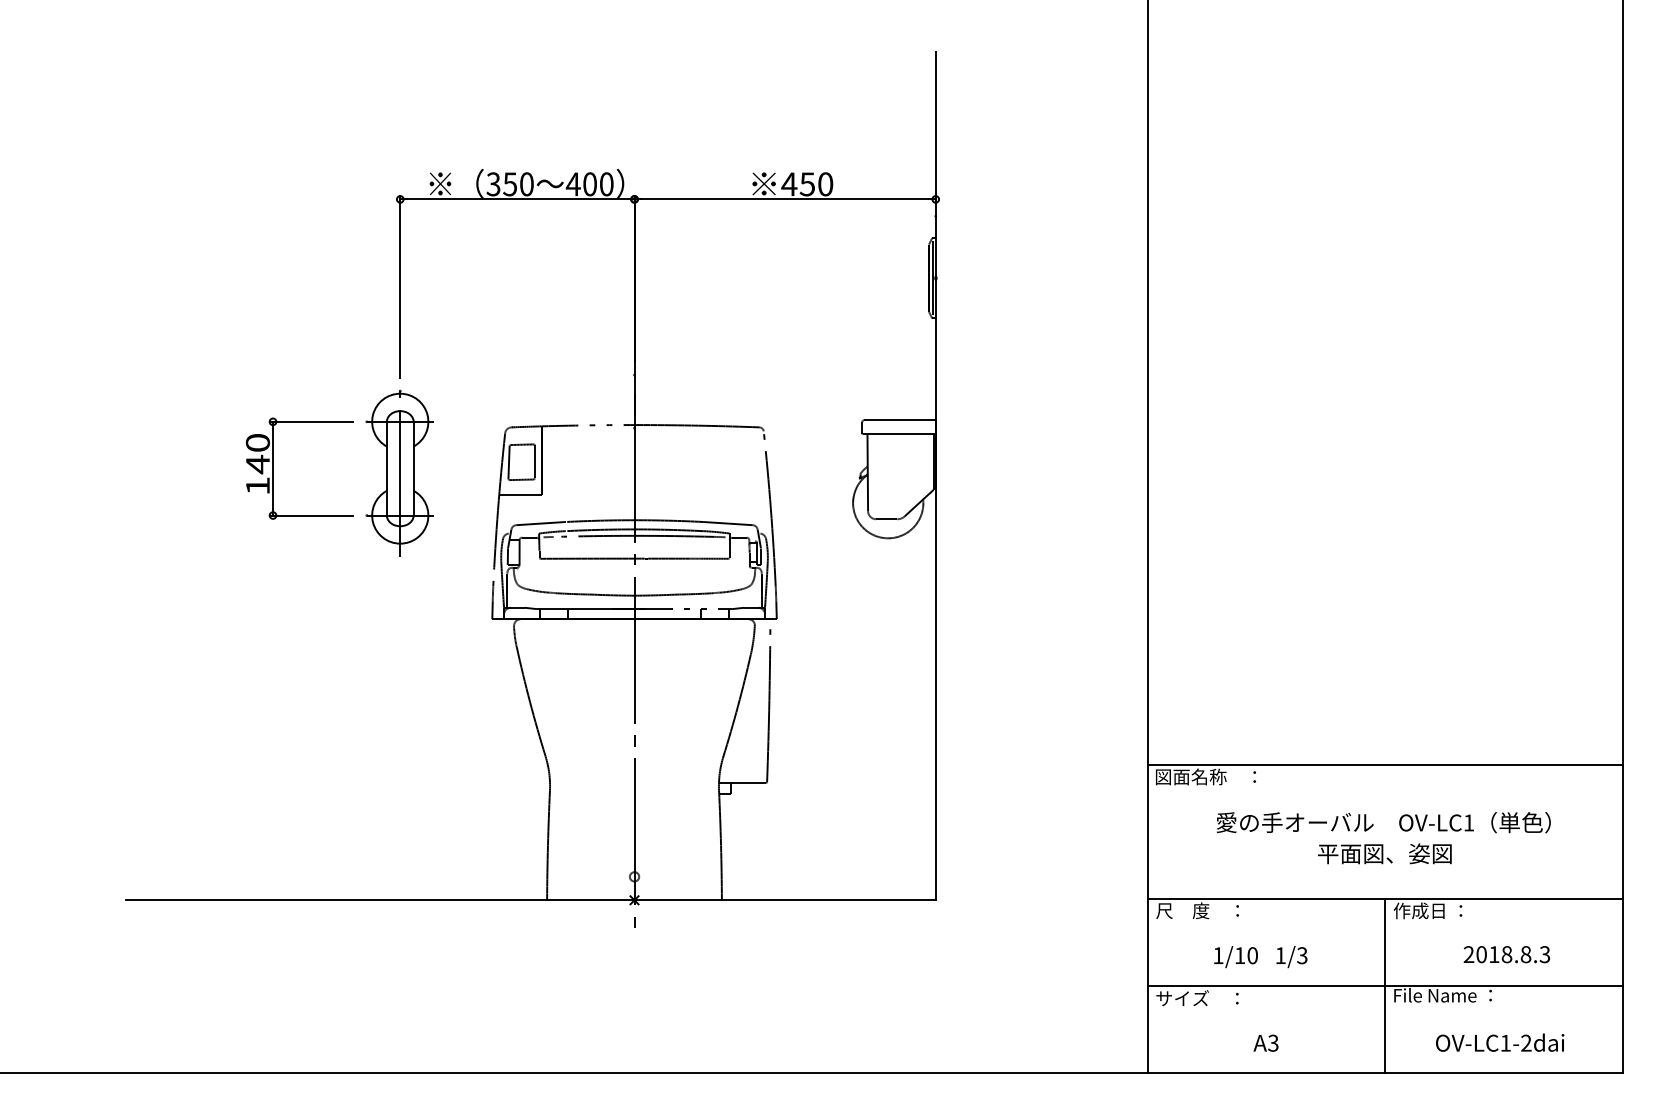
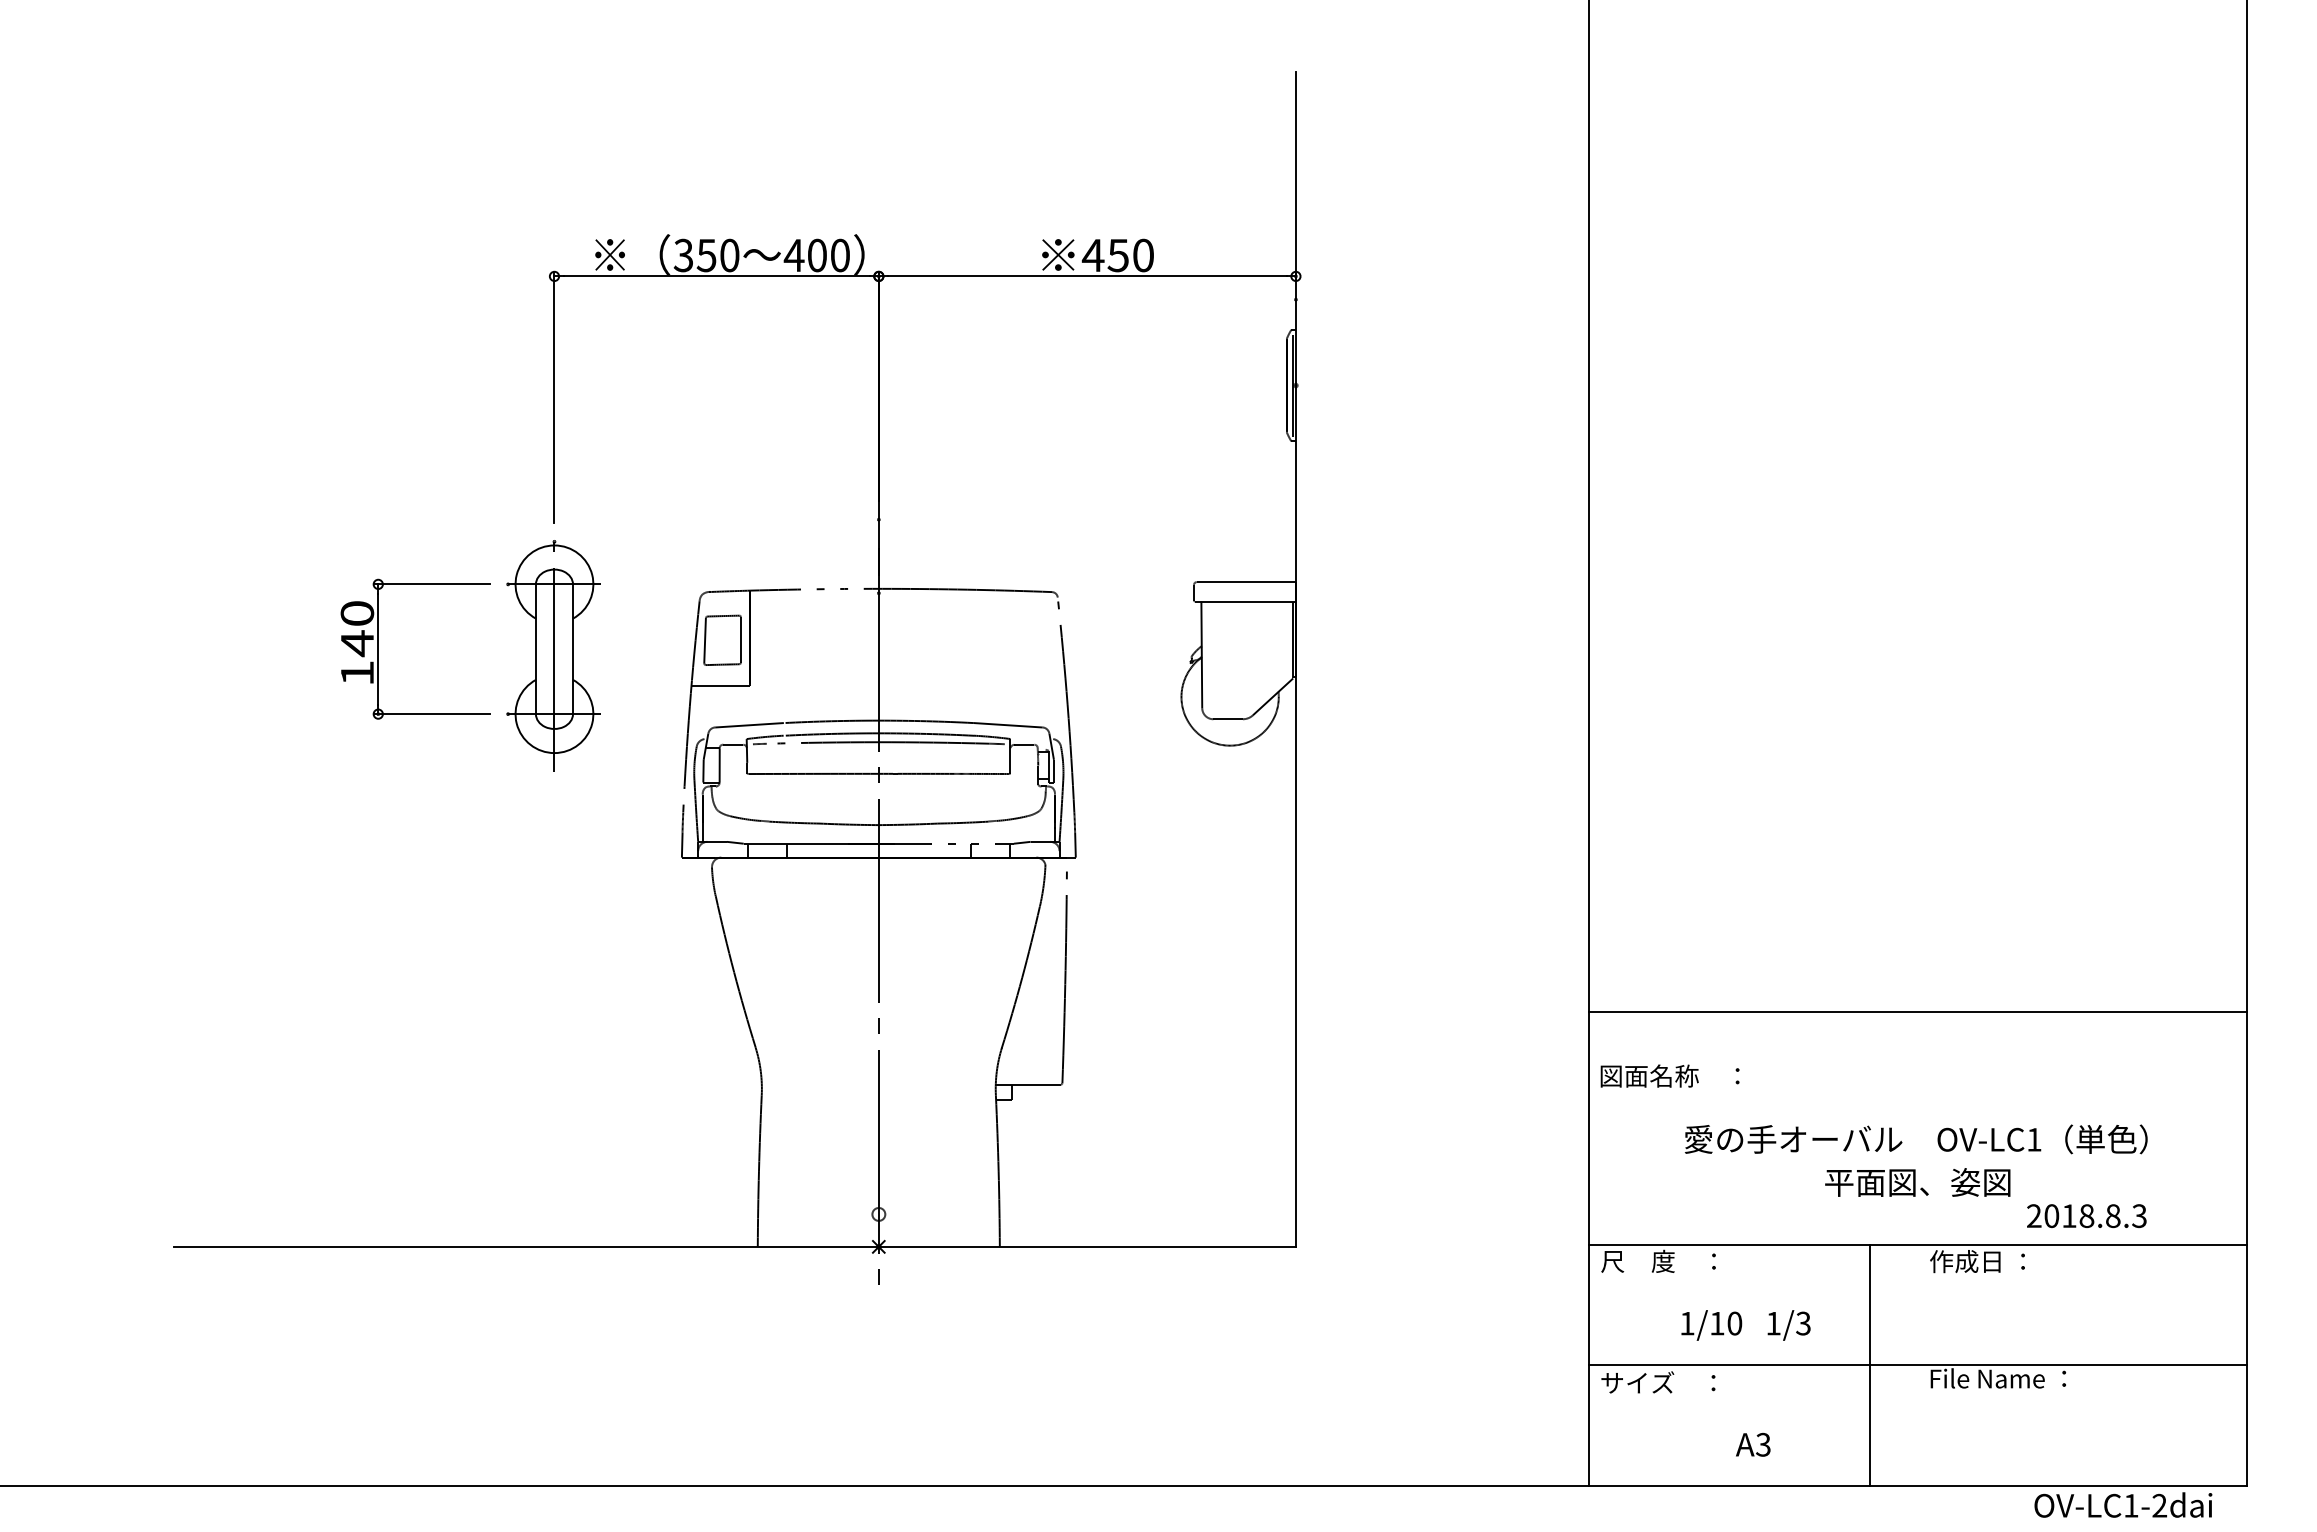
line: (1385, 764) -> (1918, 1011), moved
text: (1506, 954) -> (2086, 1216), moved
line: (1385, 985) -> (1870, 1364), moved
text: (1500, 1042) -> (2123, 1504), moved

